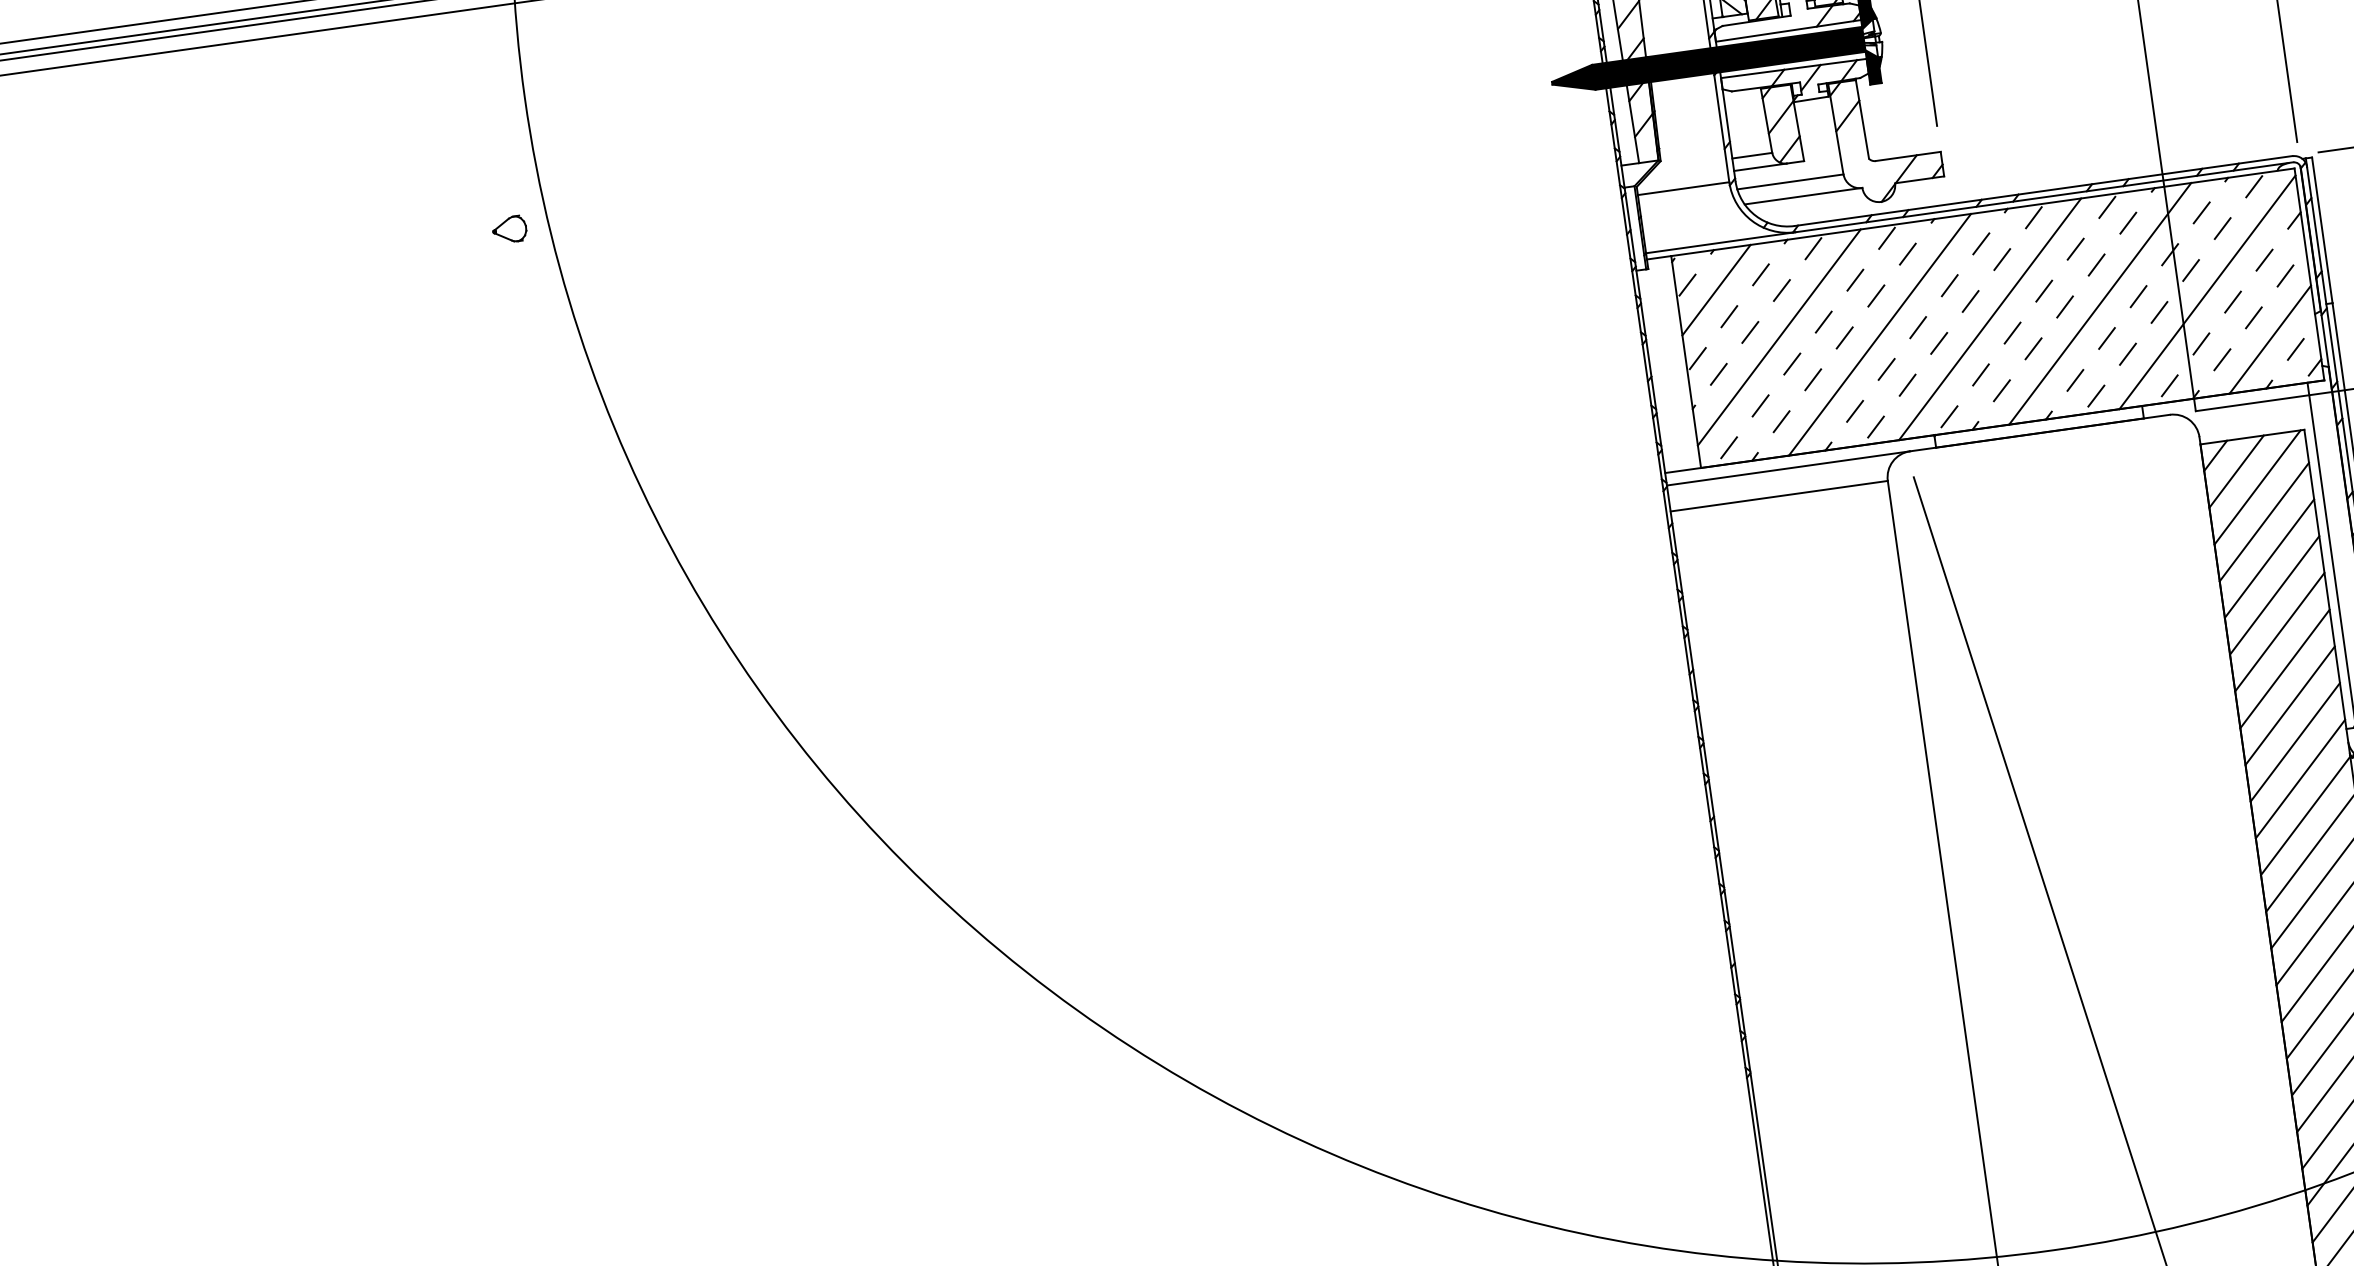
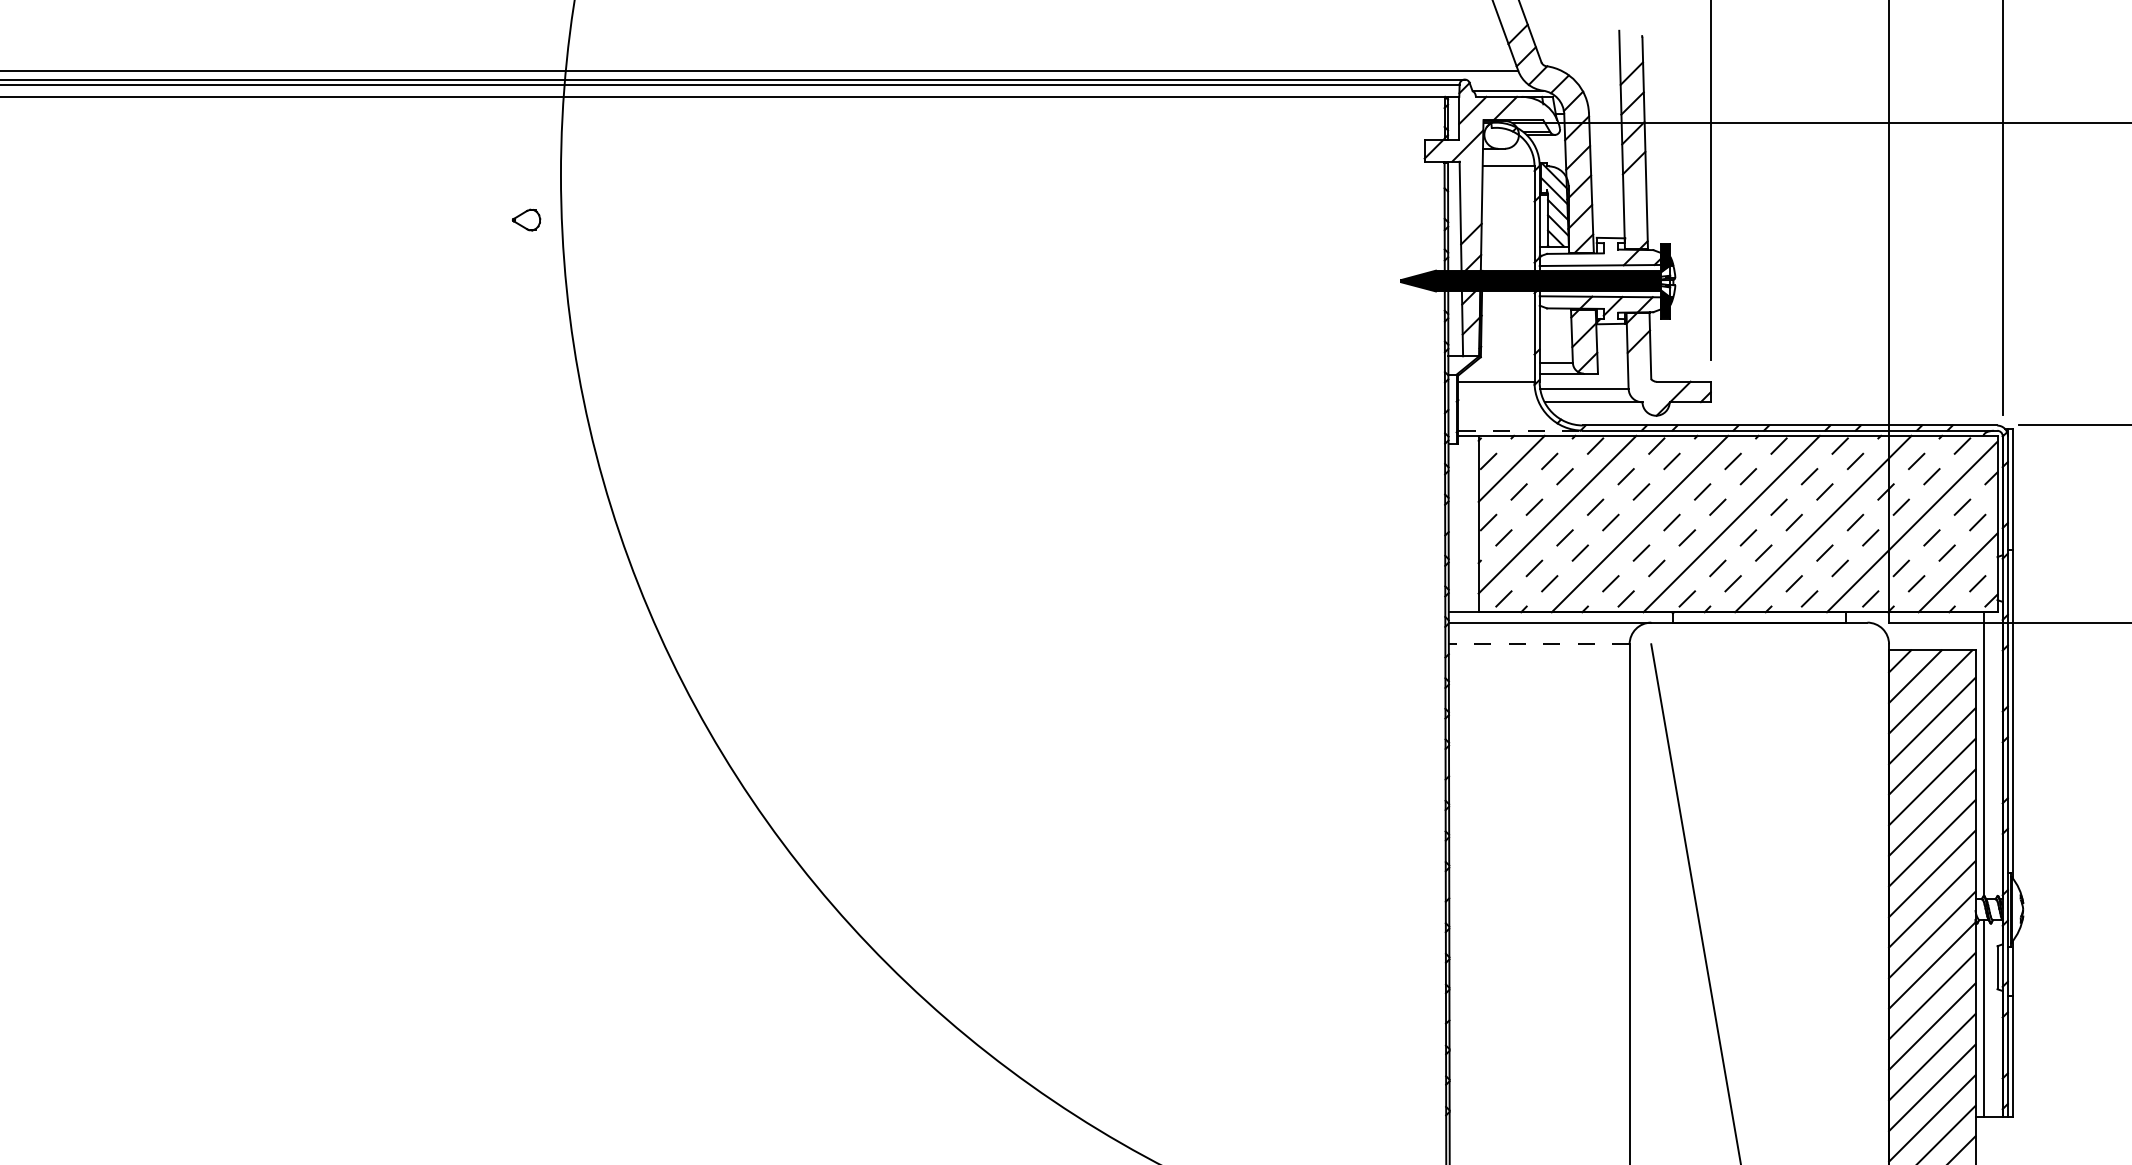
part: (509, 229) -> (526, 219), moved
line: (1721, 242) -> (1521, 430), solid -> dashed
line: (1778, 496) -> (1538, 644), solid -> dashed

